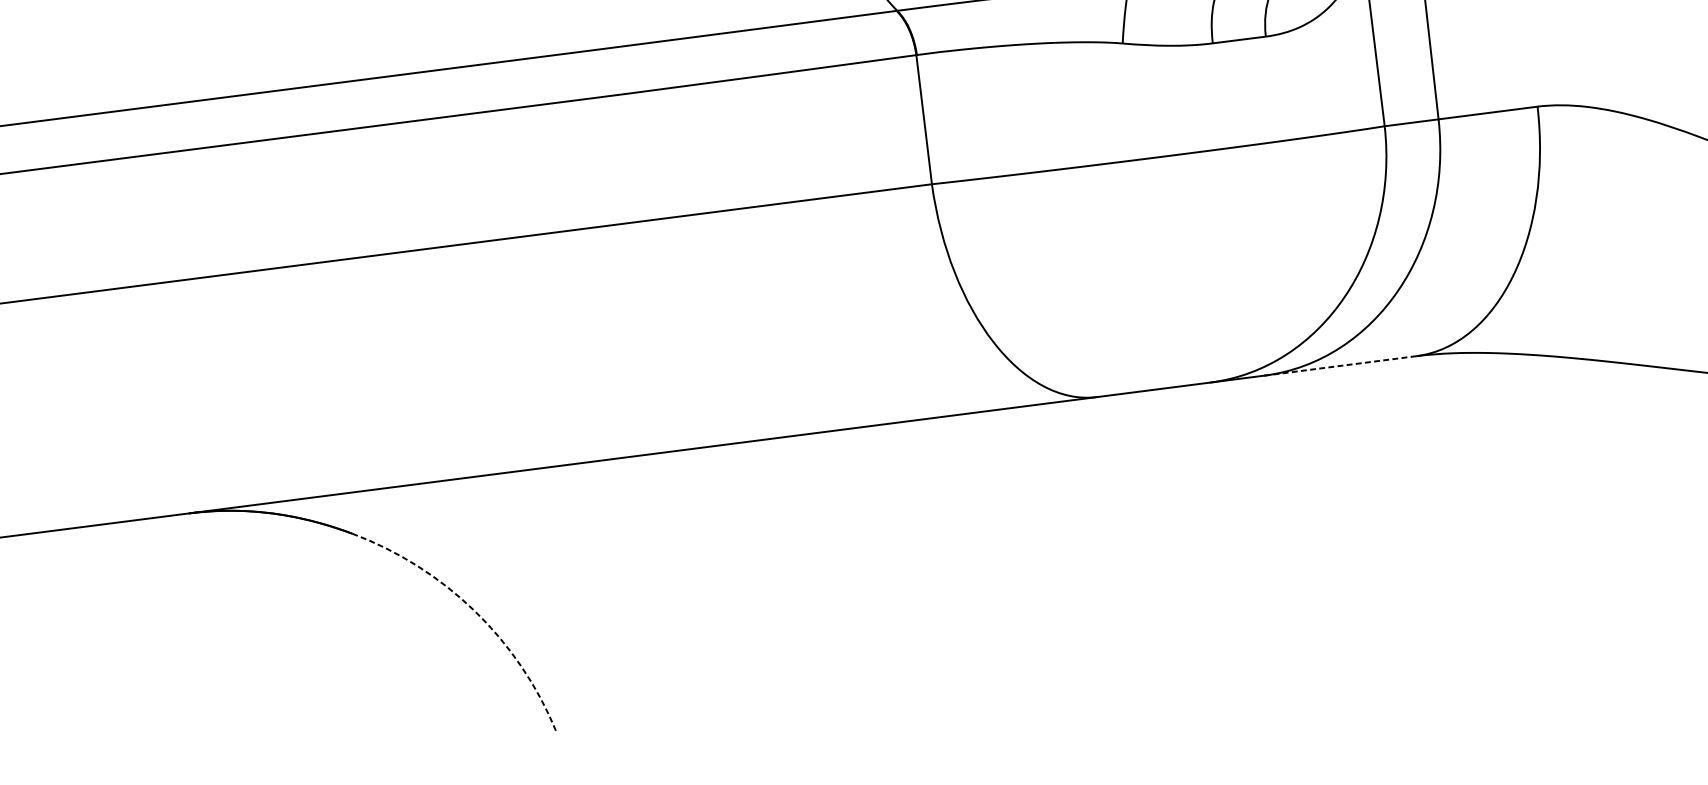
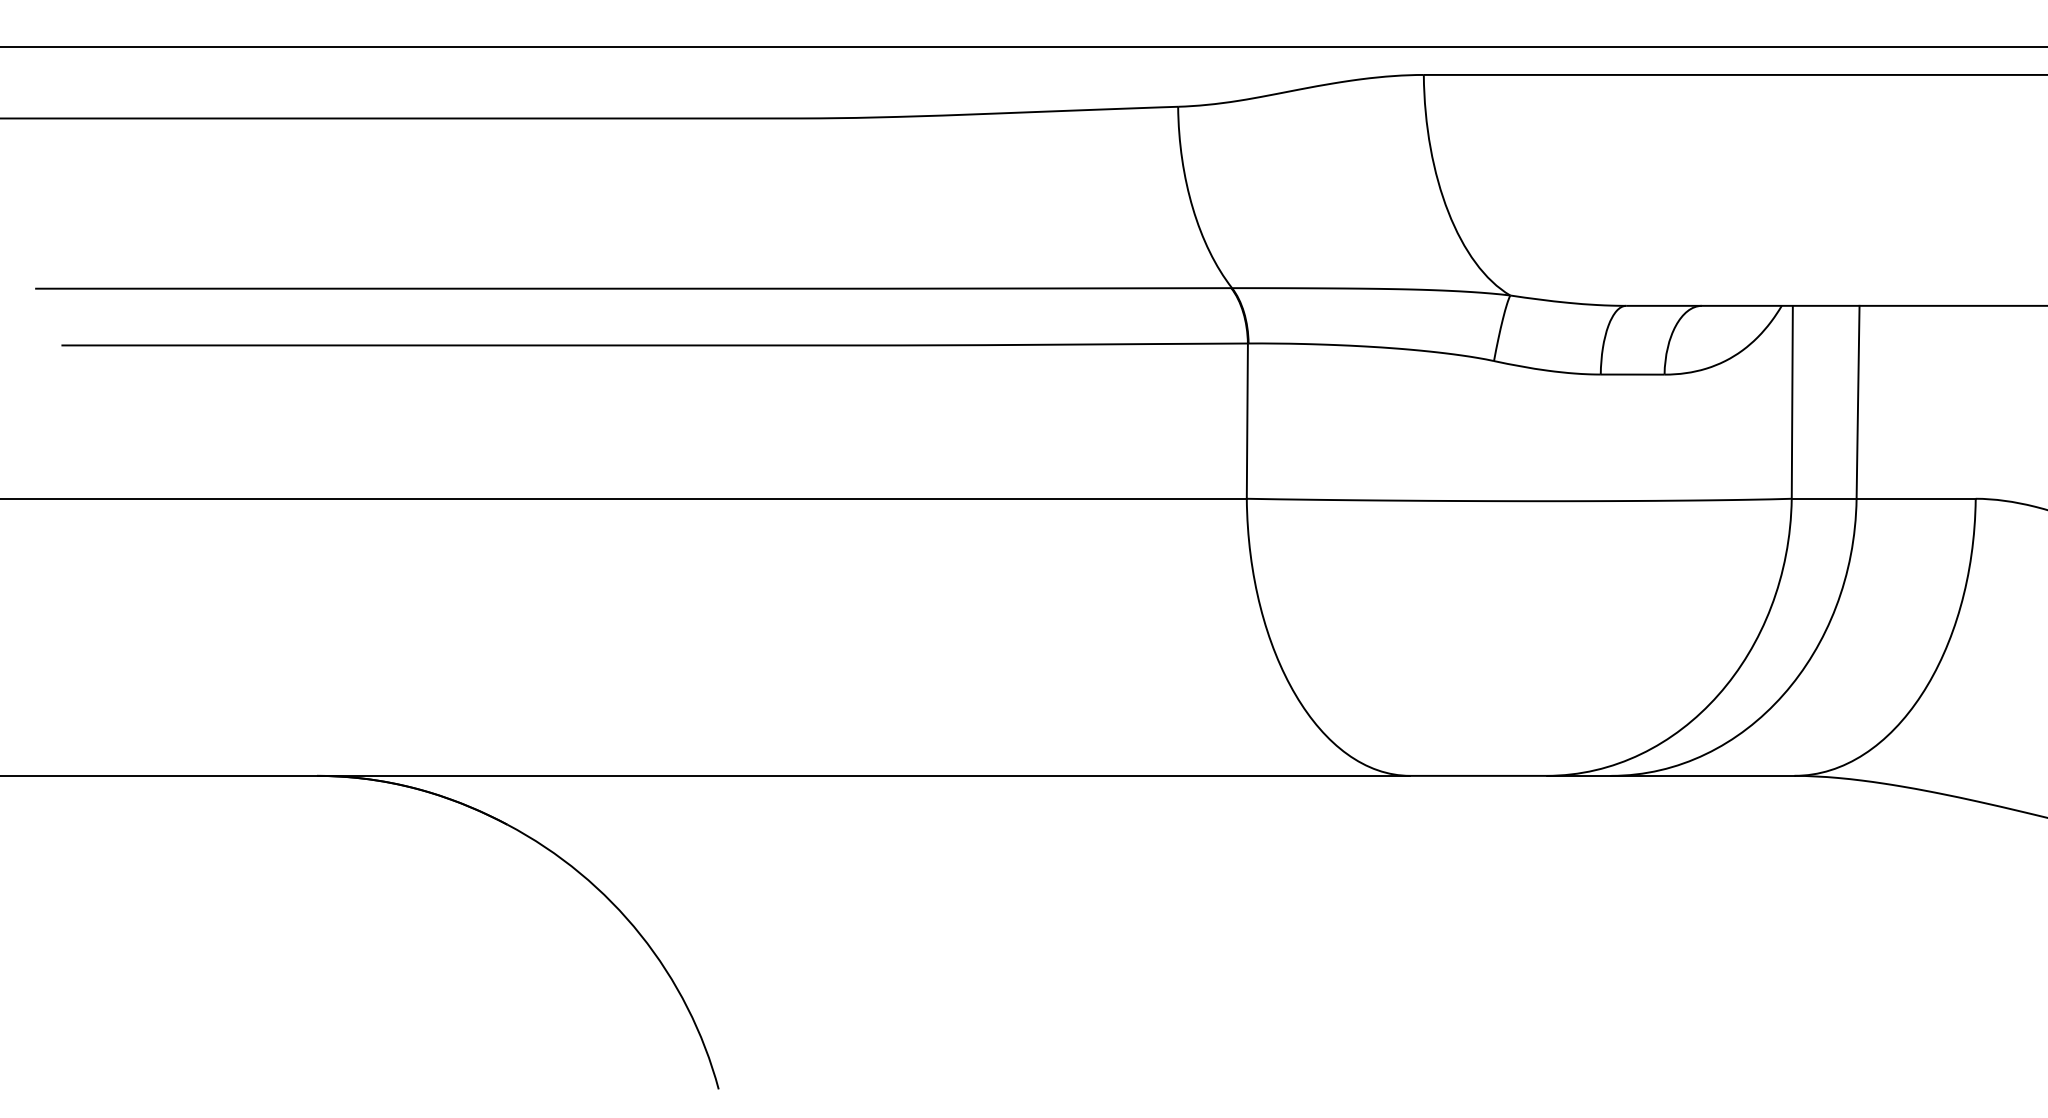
line: (1340, 365) -> (1702, 775), dashed -> solid
arc: (474, 610) -> (640, 934), dashed -> solid

